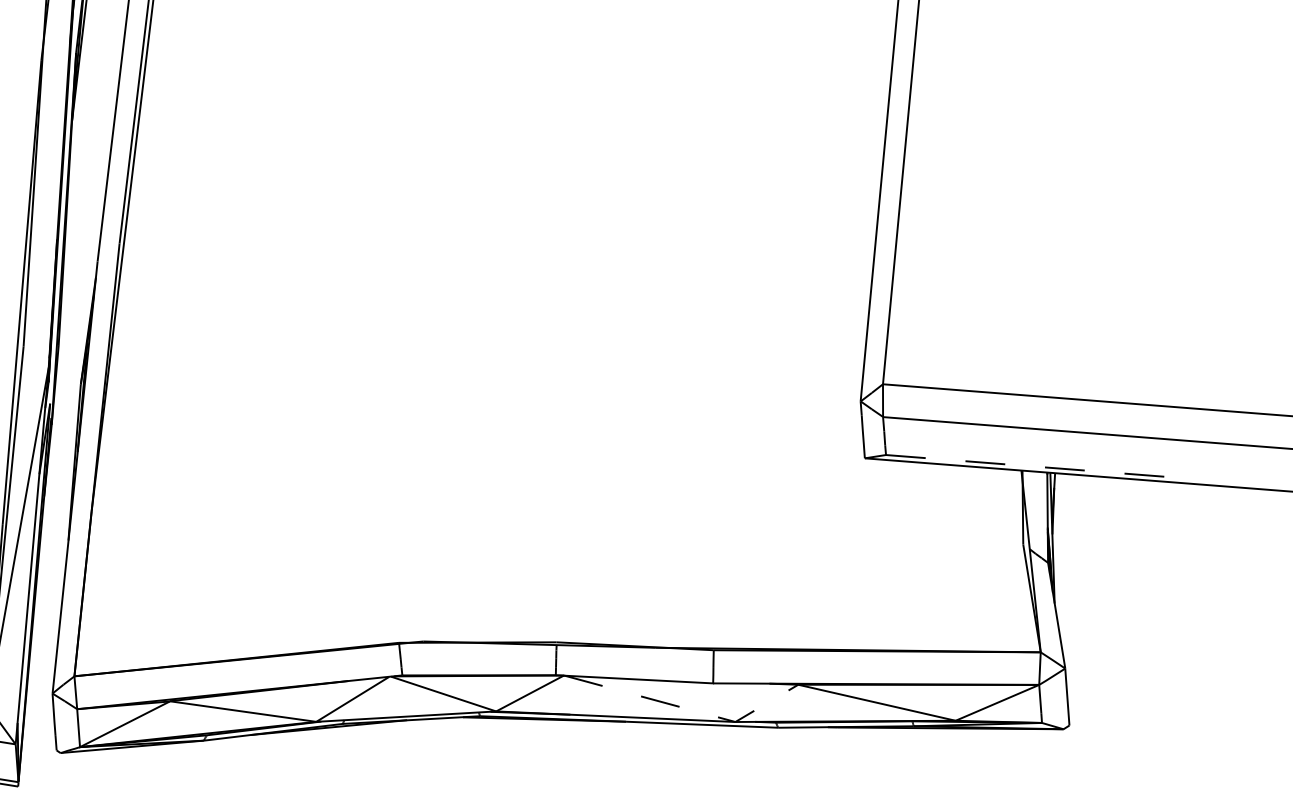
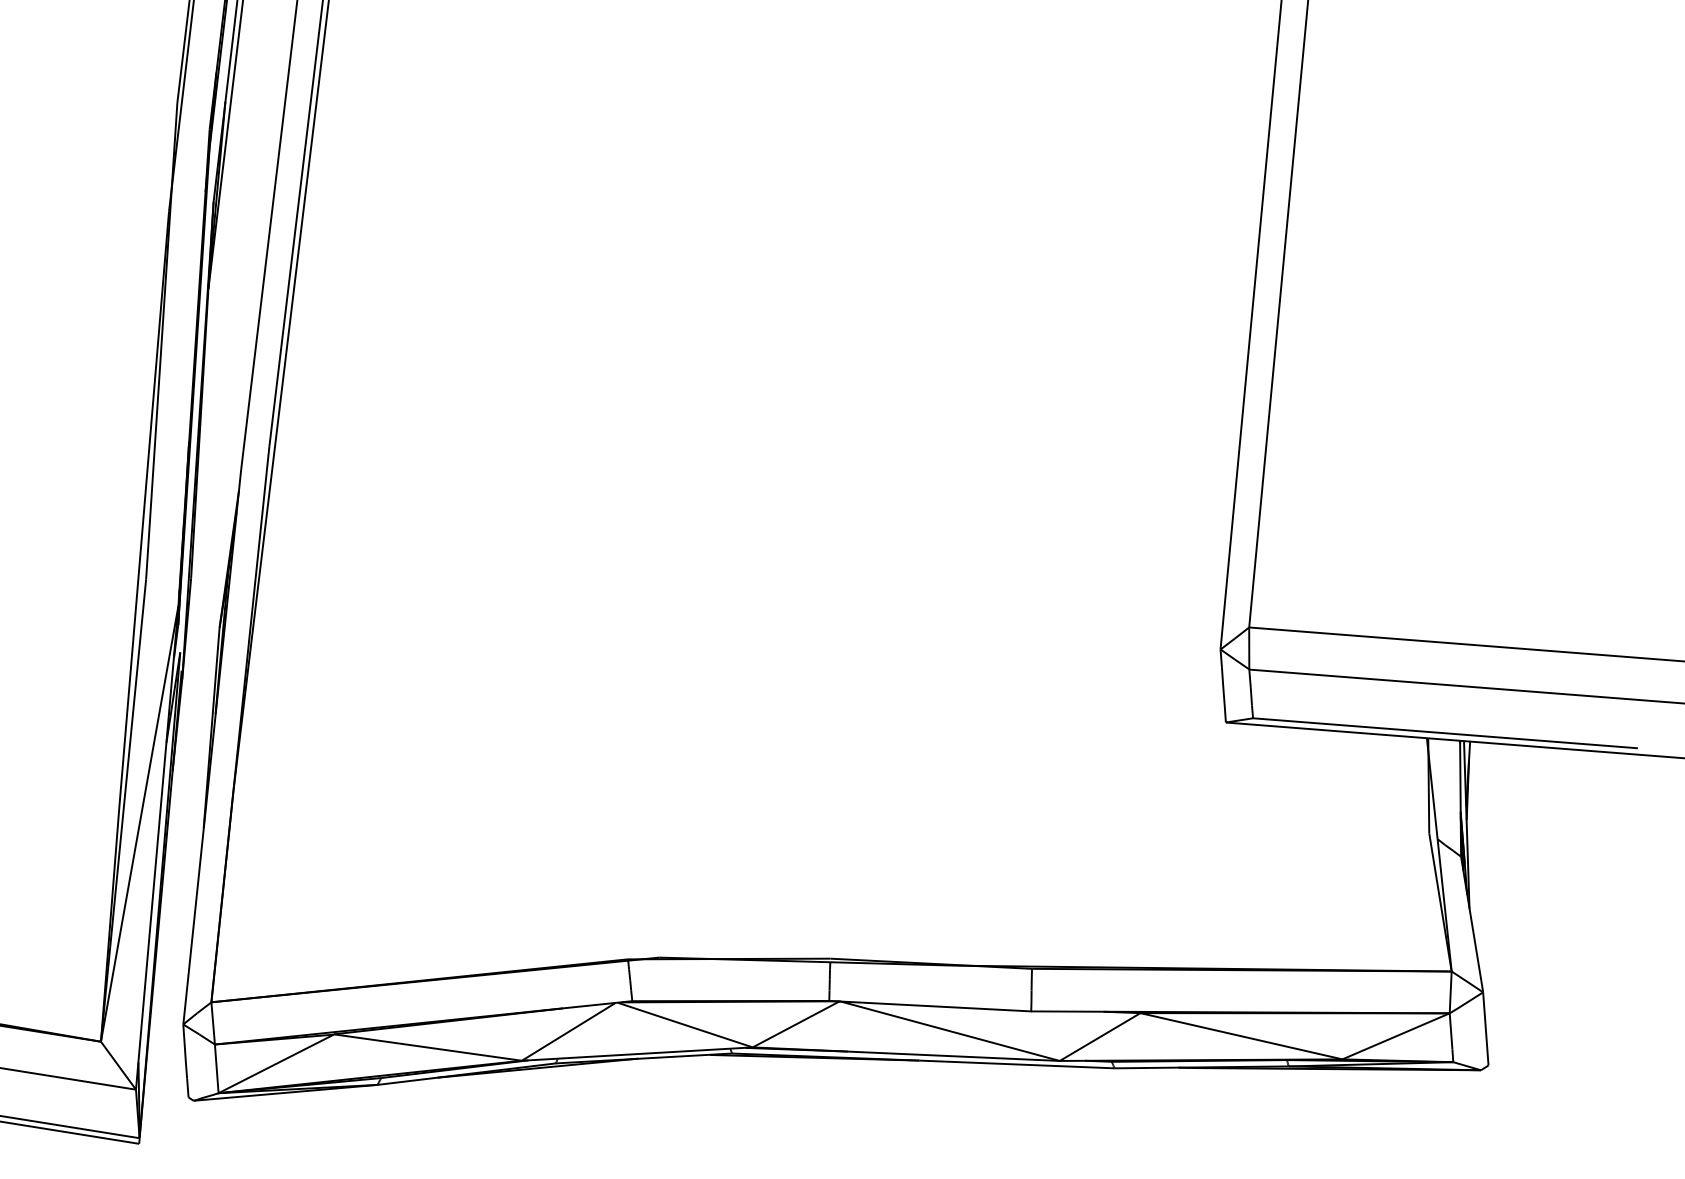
line: (1035, 466) -> (1445, 733), dashed -> solid
line: (686, 708) -> (996, 1043), dashed -> solid

